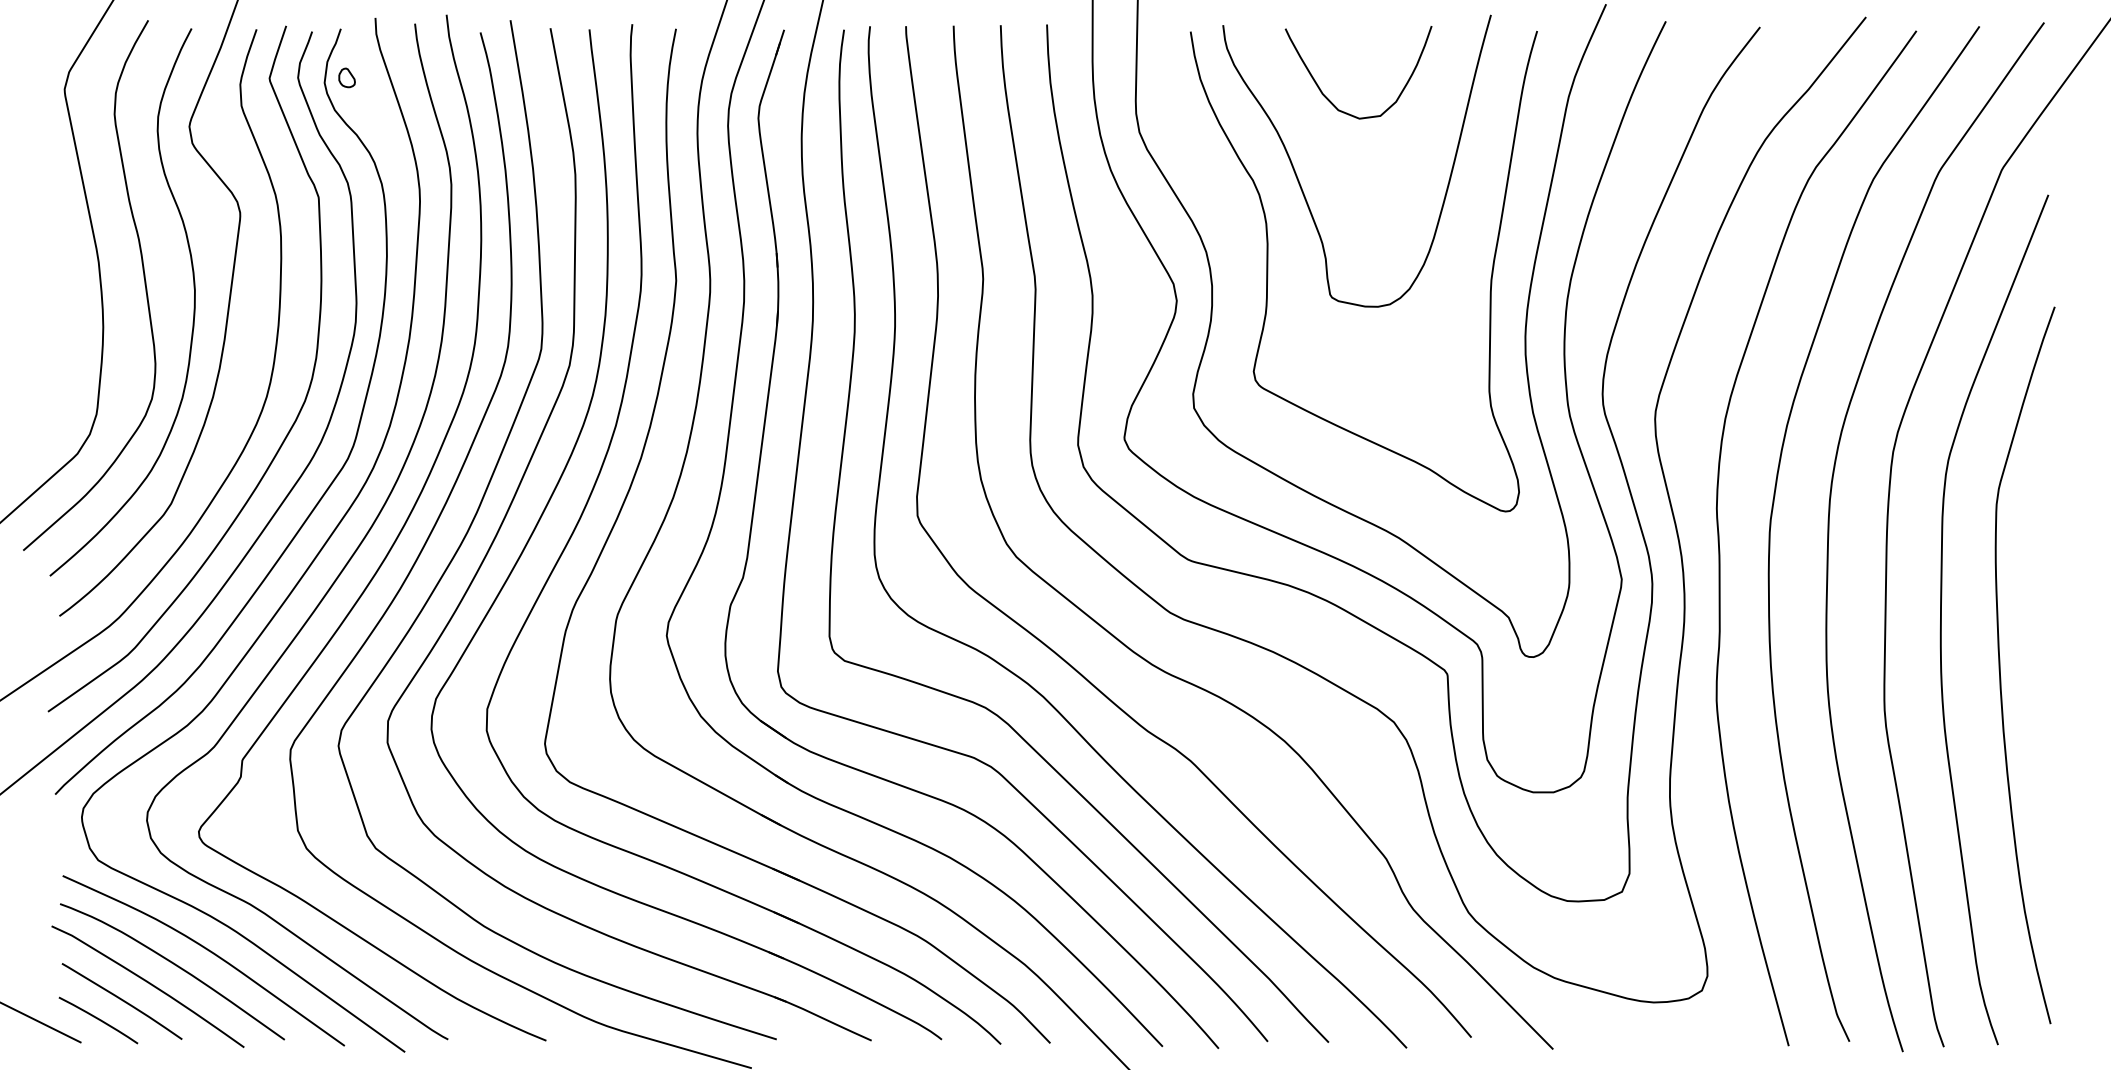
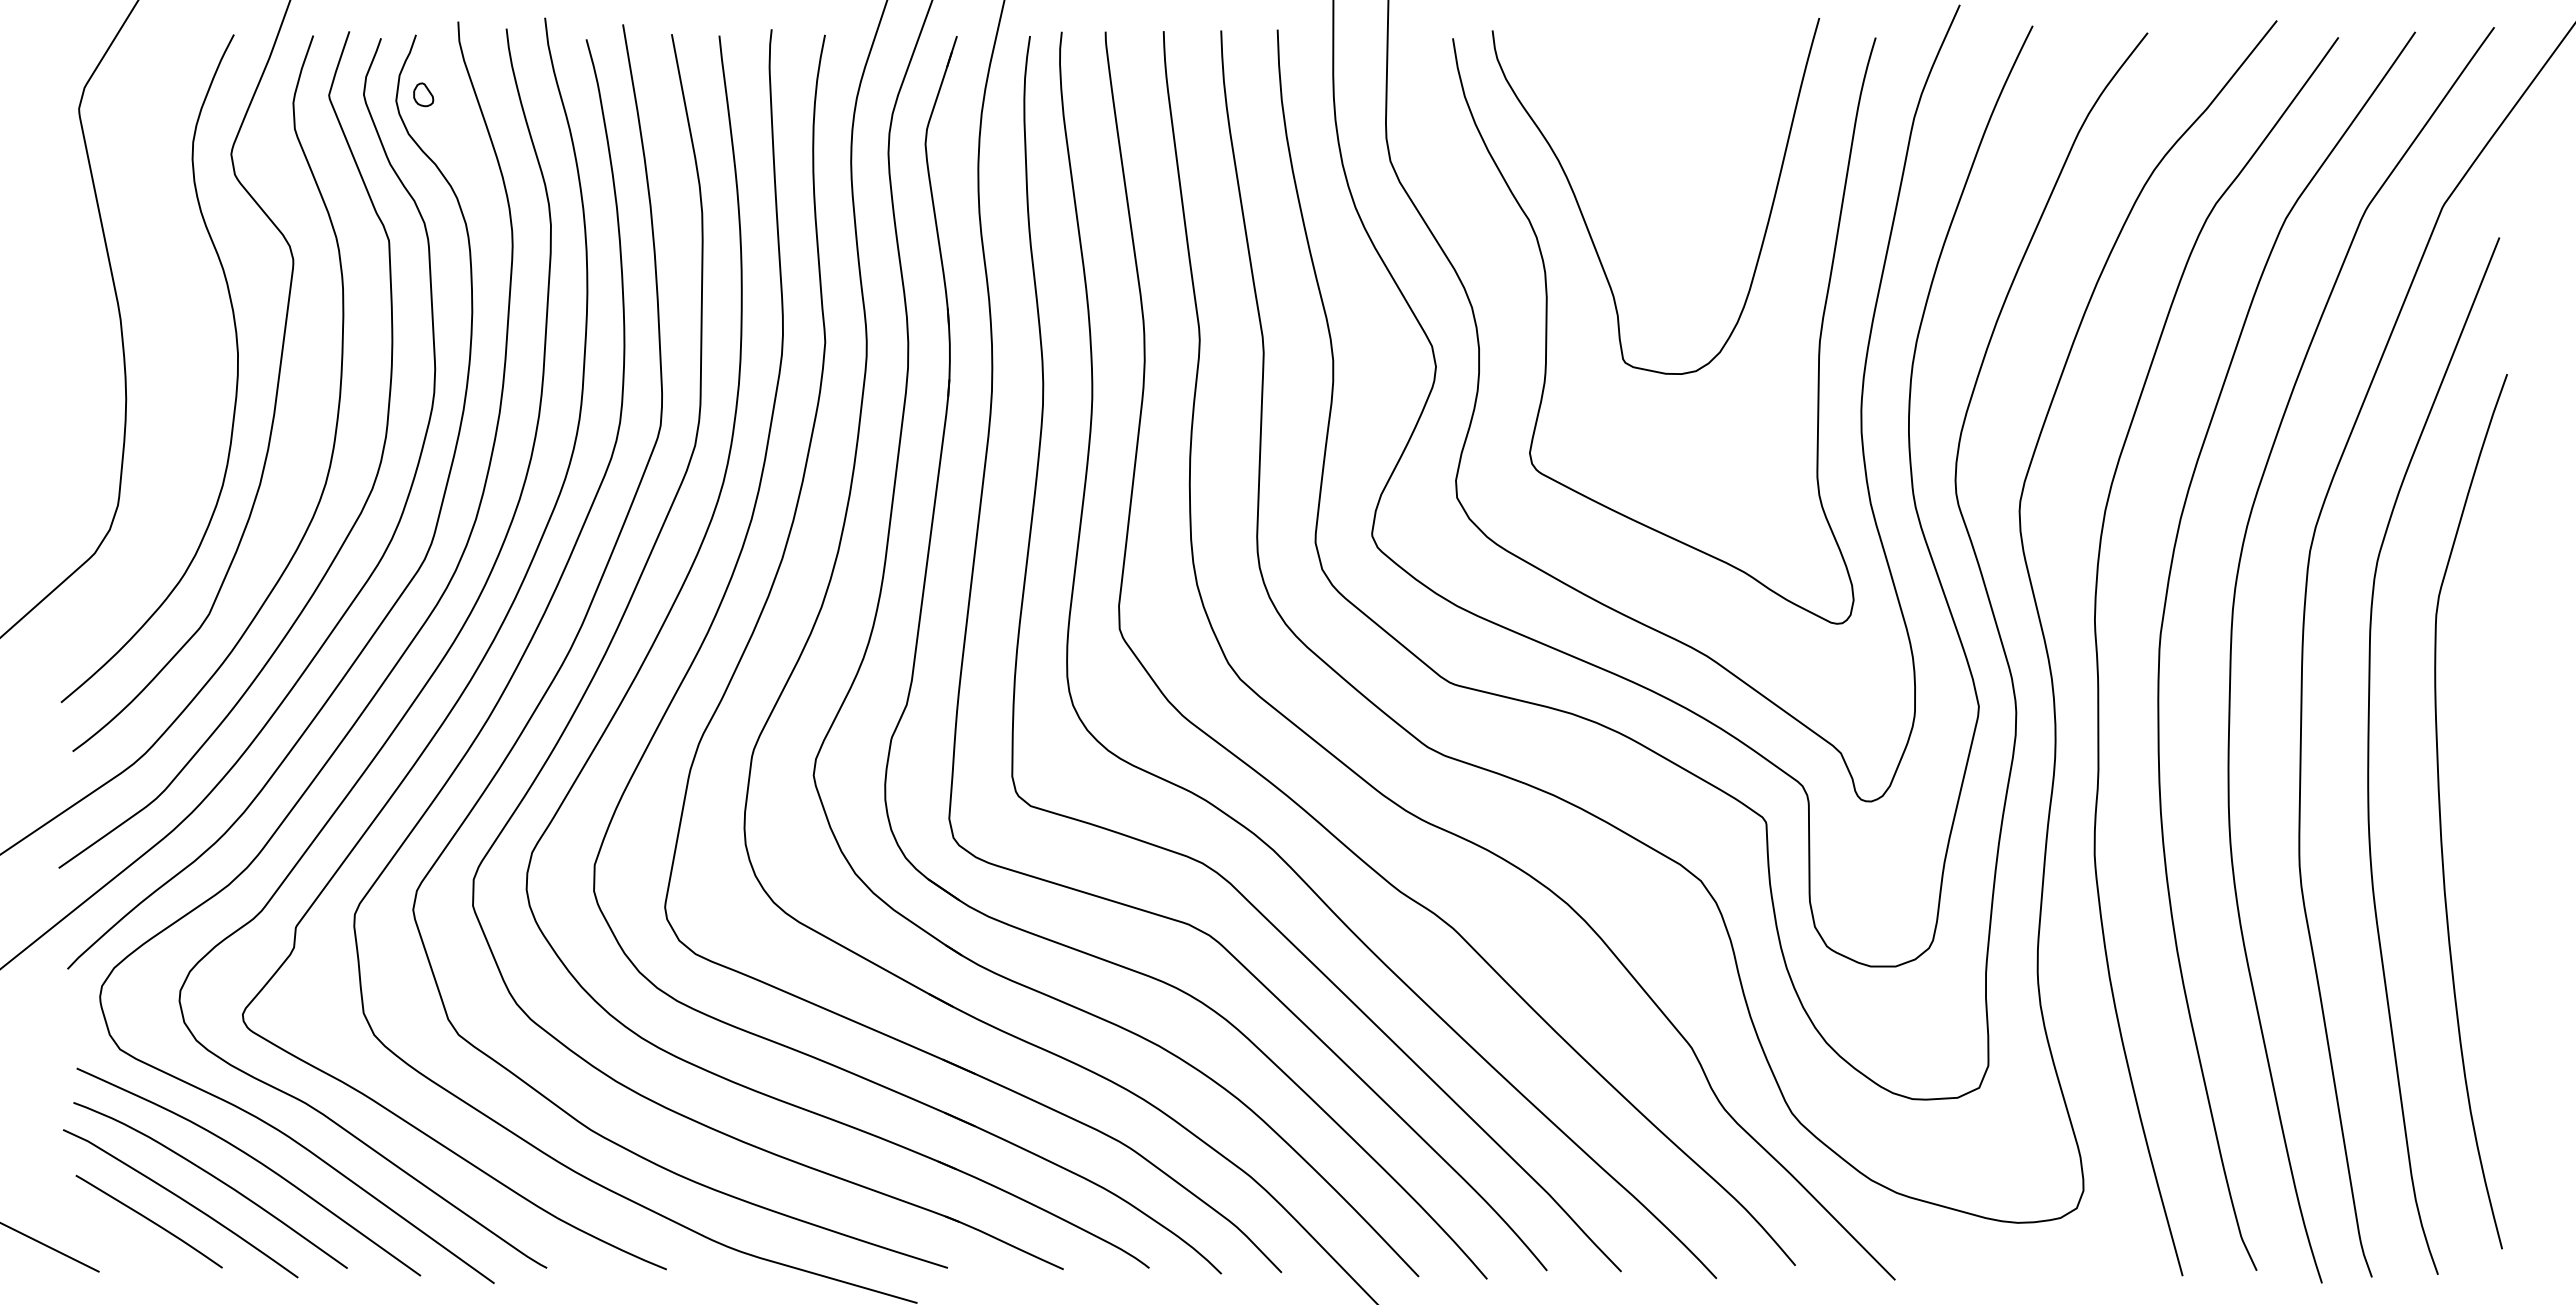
curve: (1330, 100) -> (1623, 122), removed
curve: (143, 277) -> (175, 338), removed
curve: (97, 1019) -> (119, 1243), removed

